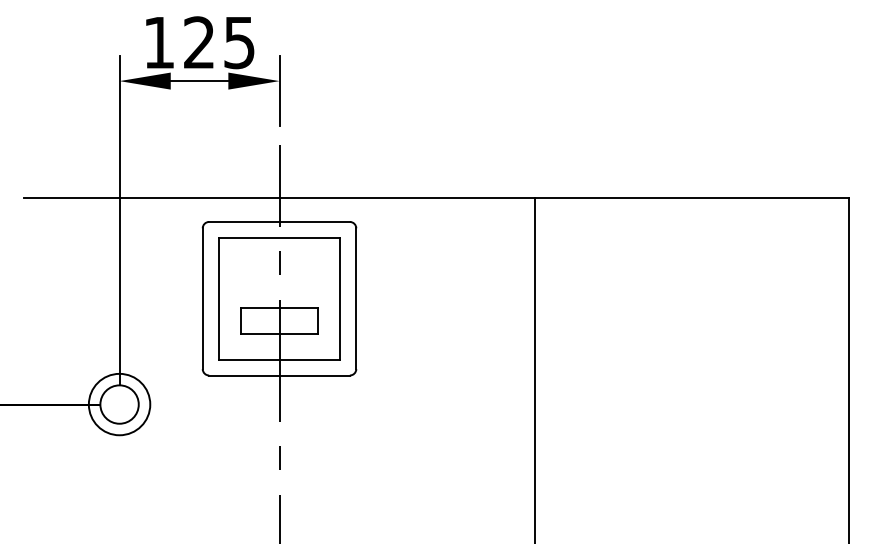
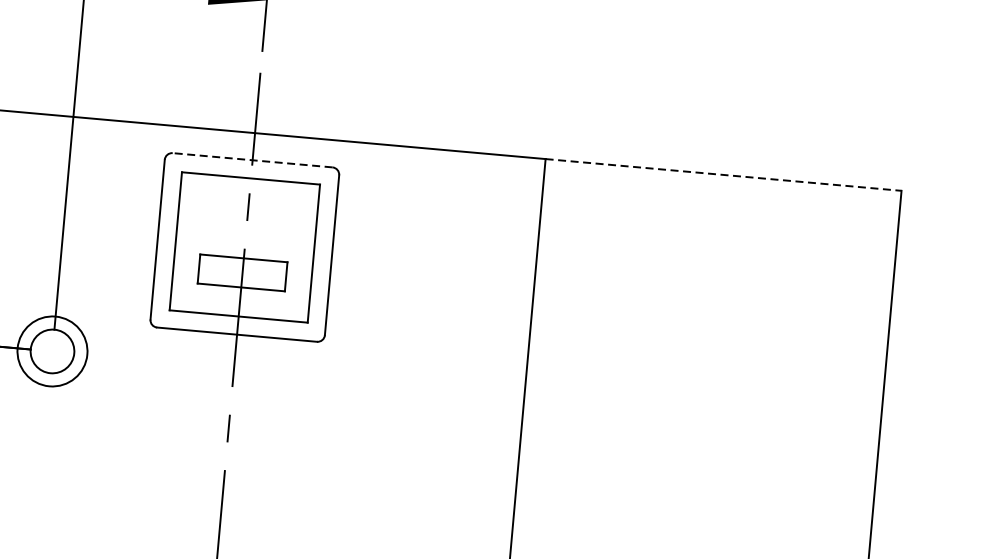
line: (692, 198) -> (724, 175), solid -> dashed
line: (279, 221) -> (252, 159), solid -> dashed

